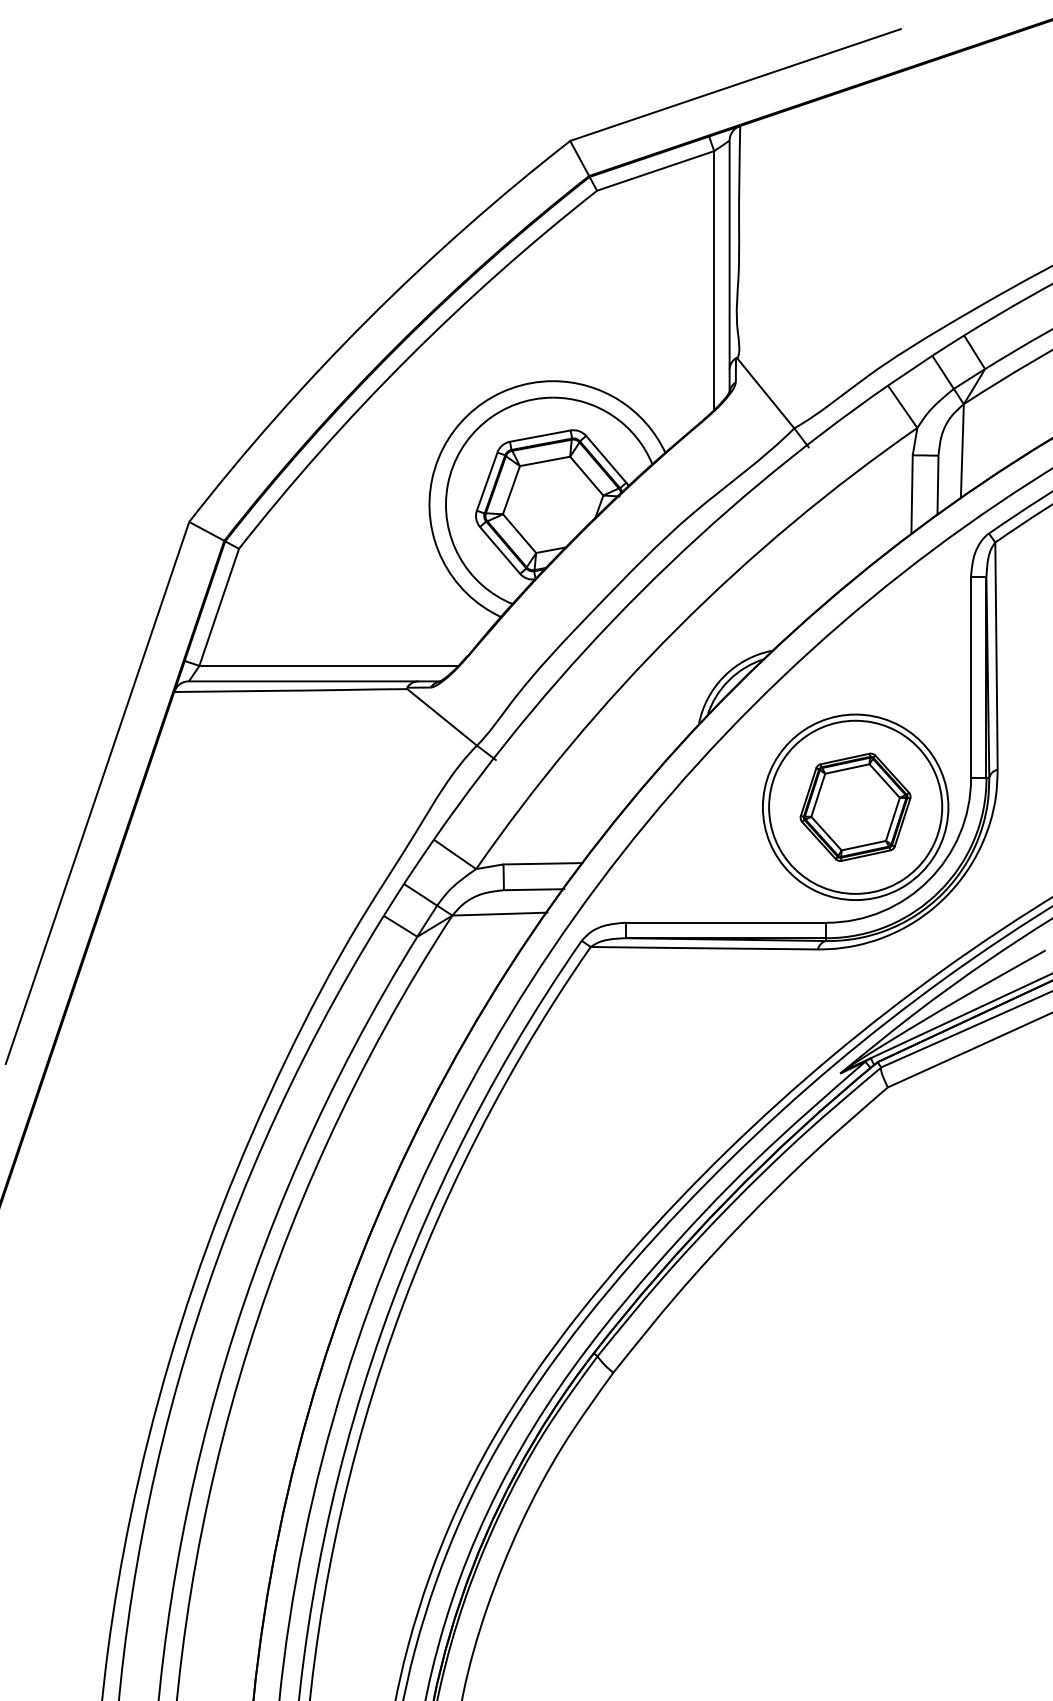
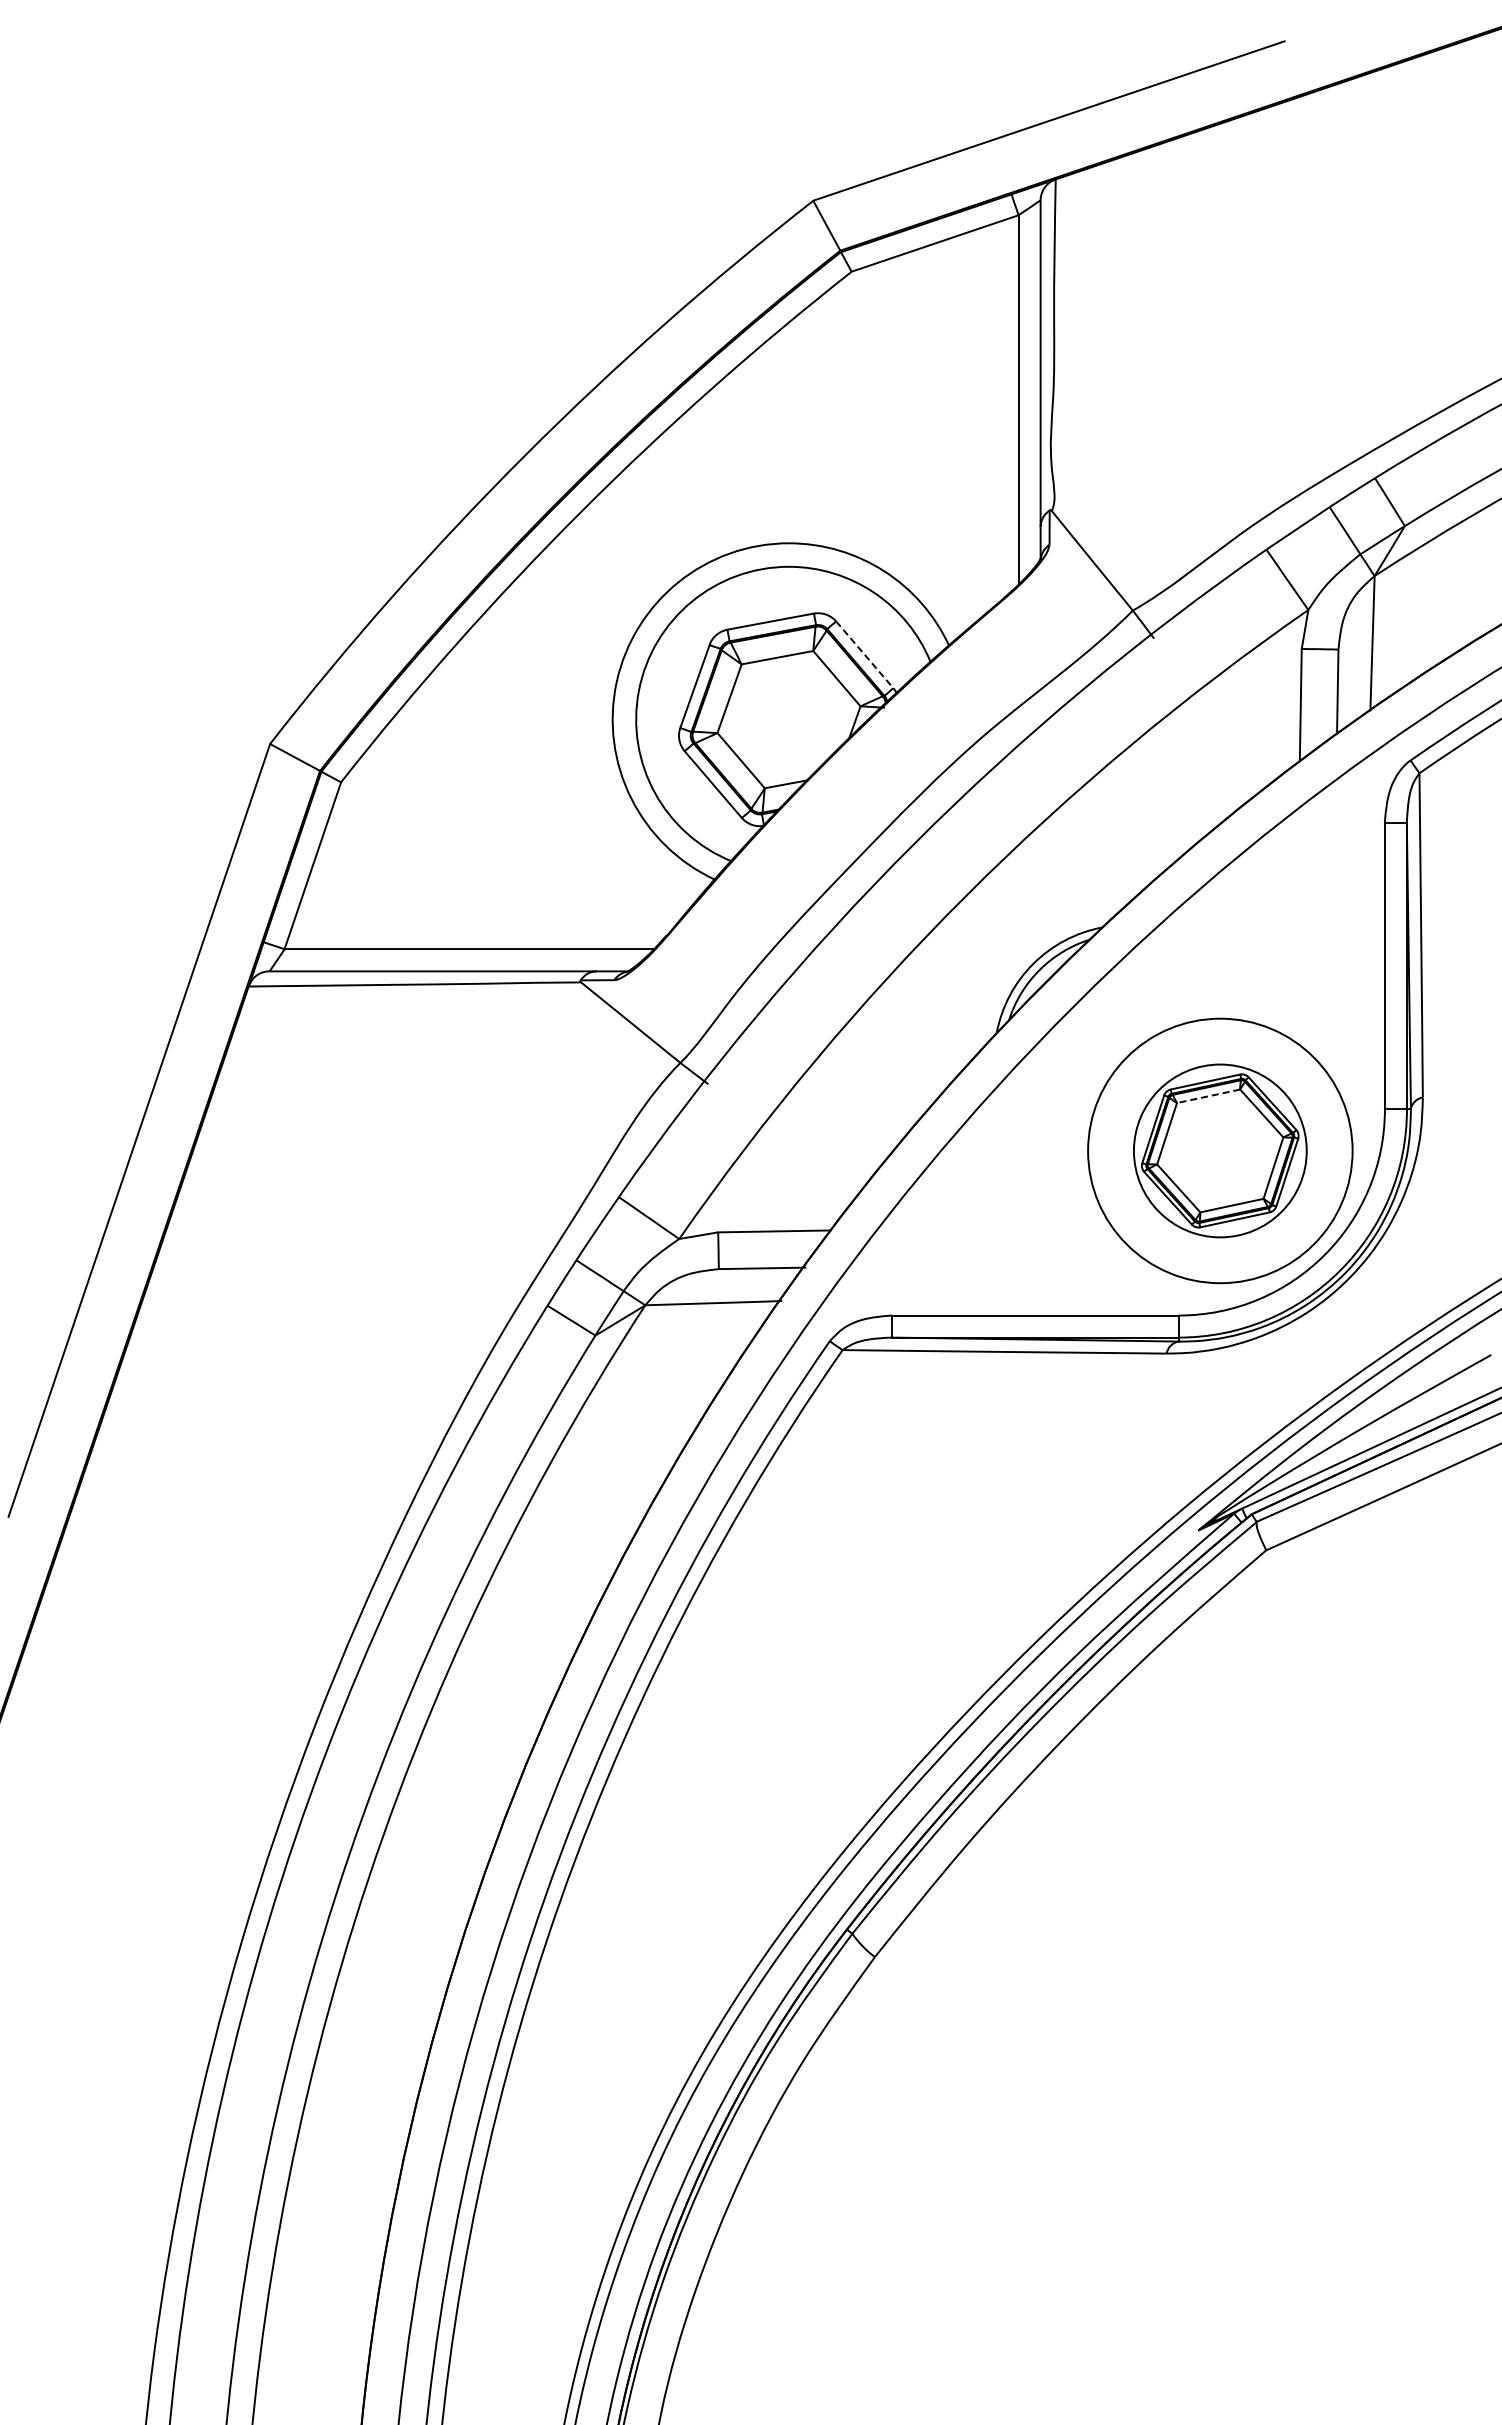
line: (606, 459) -> (864, 654), solid -> dashed
line: (847, 769) -> (1208, 1096), solid -> dashed
circle: (855, 807) -> (1219, 1150), size x0.7

